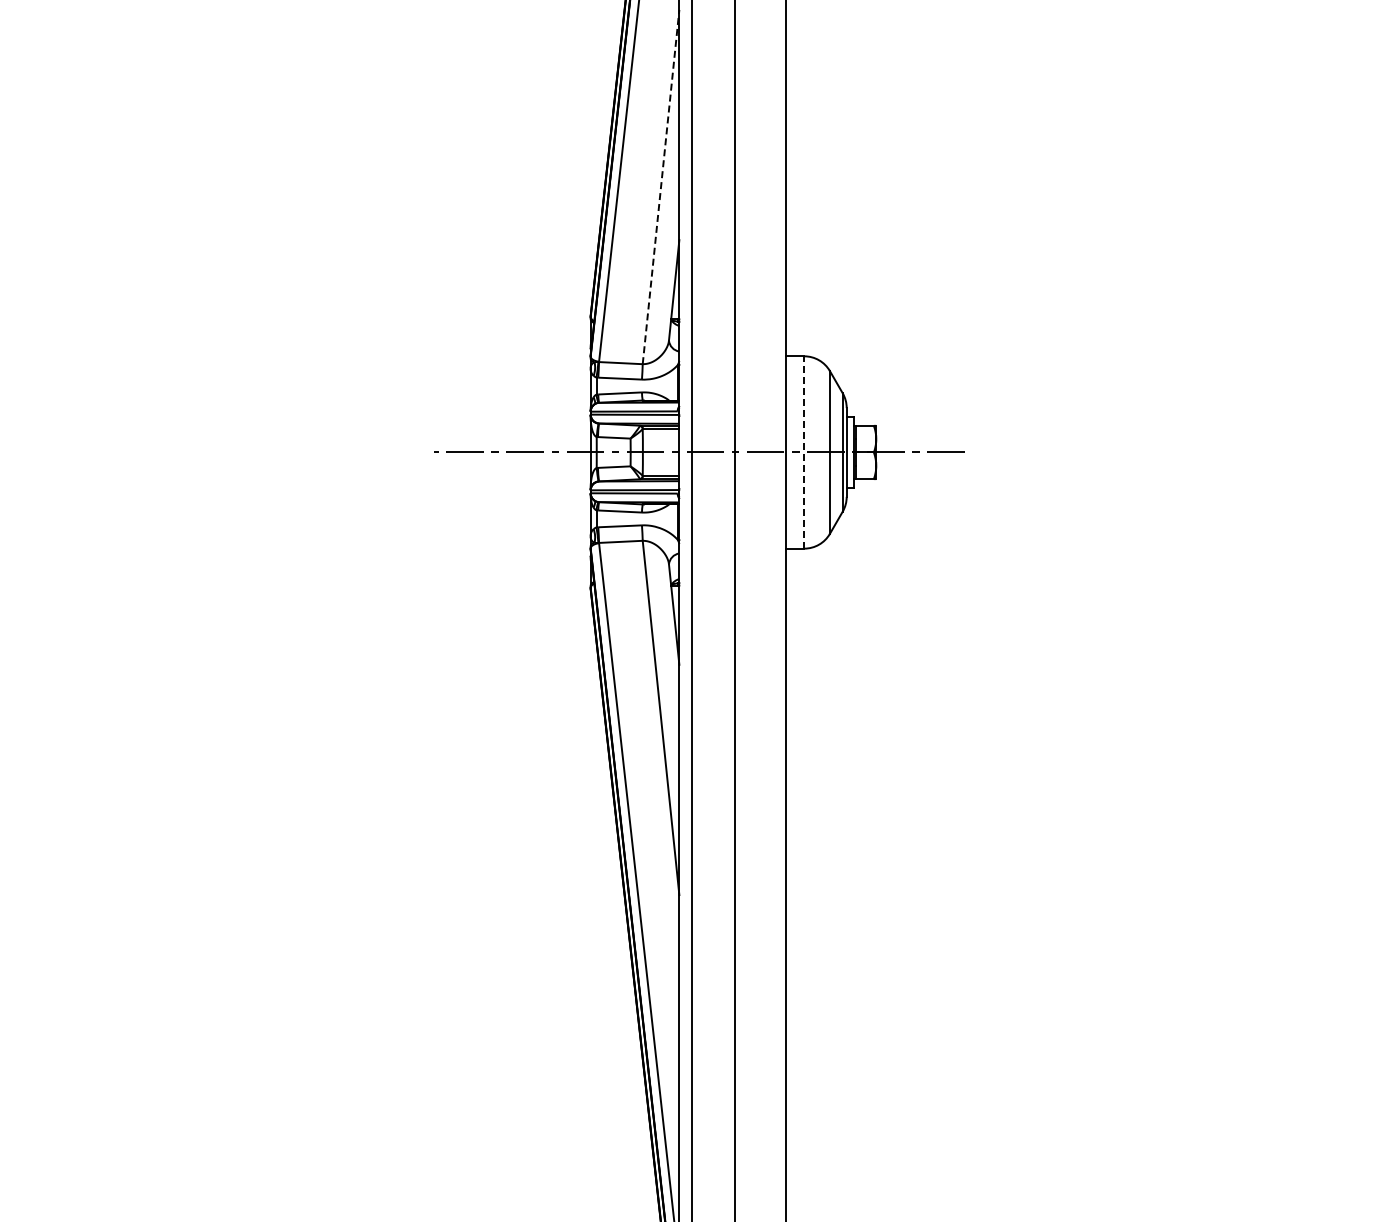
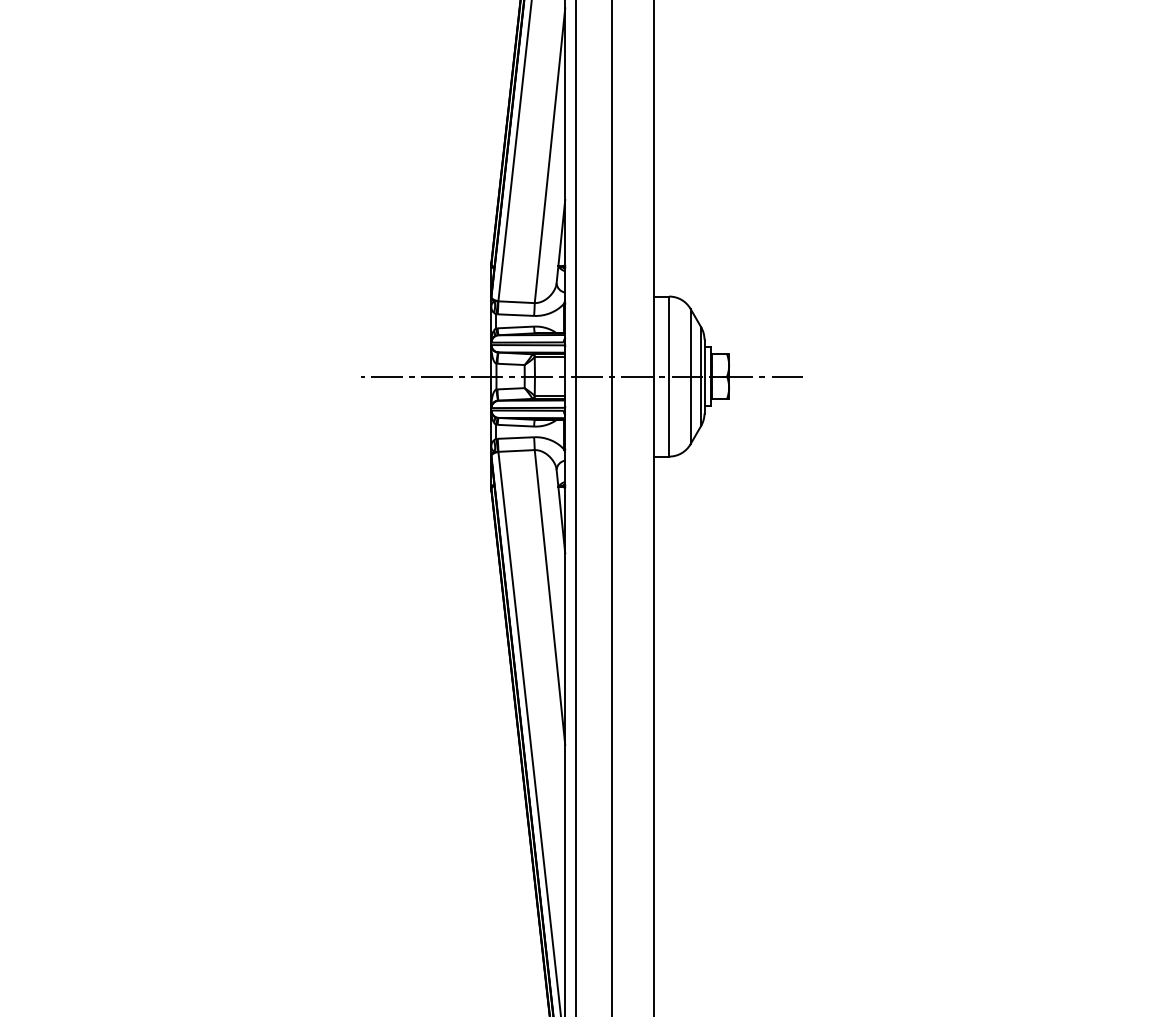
line: (661, 186) -> (550, 155), dashed -> solid
line: (804, 451) -> (669, 375), dashed -> solid

